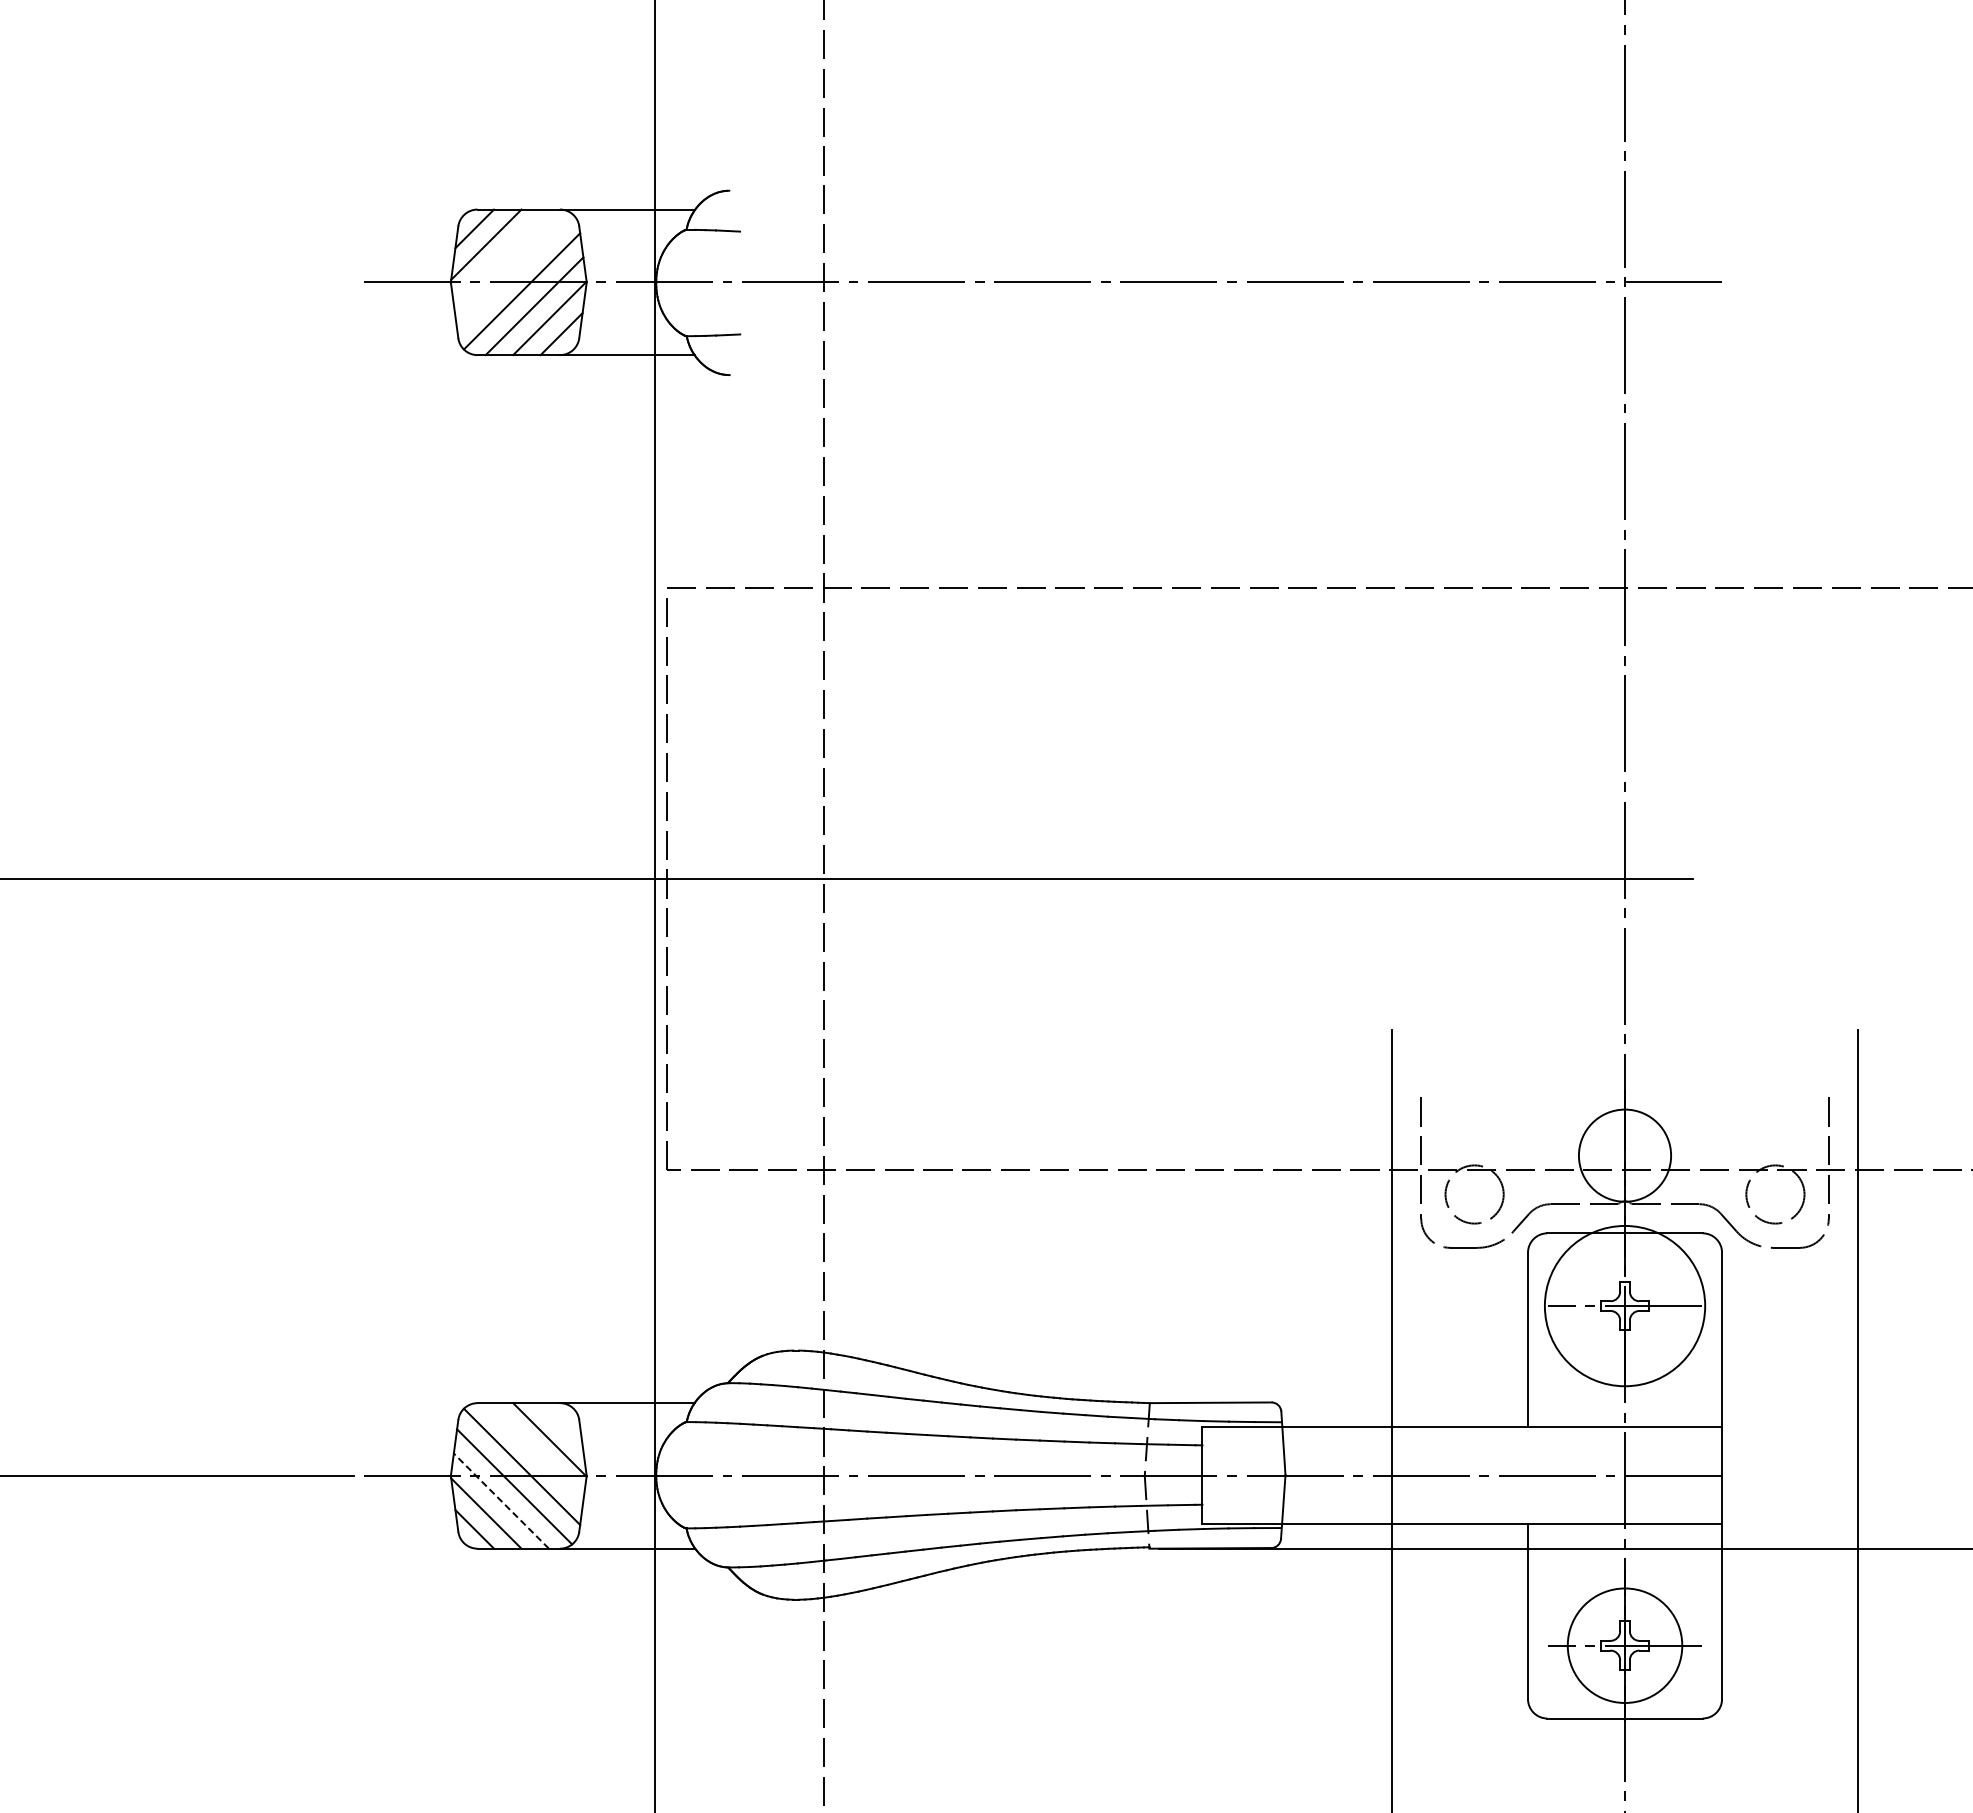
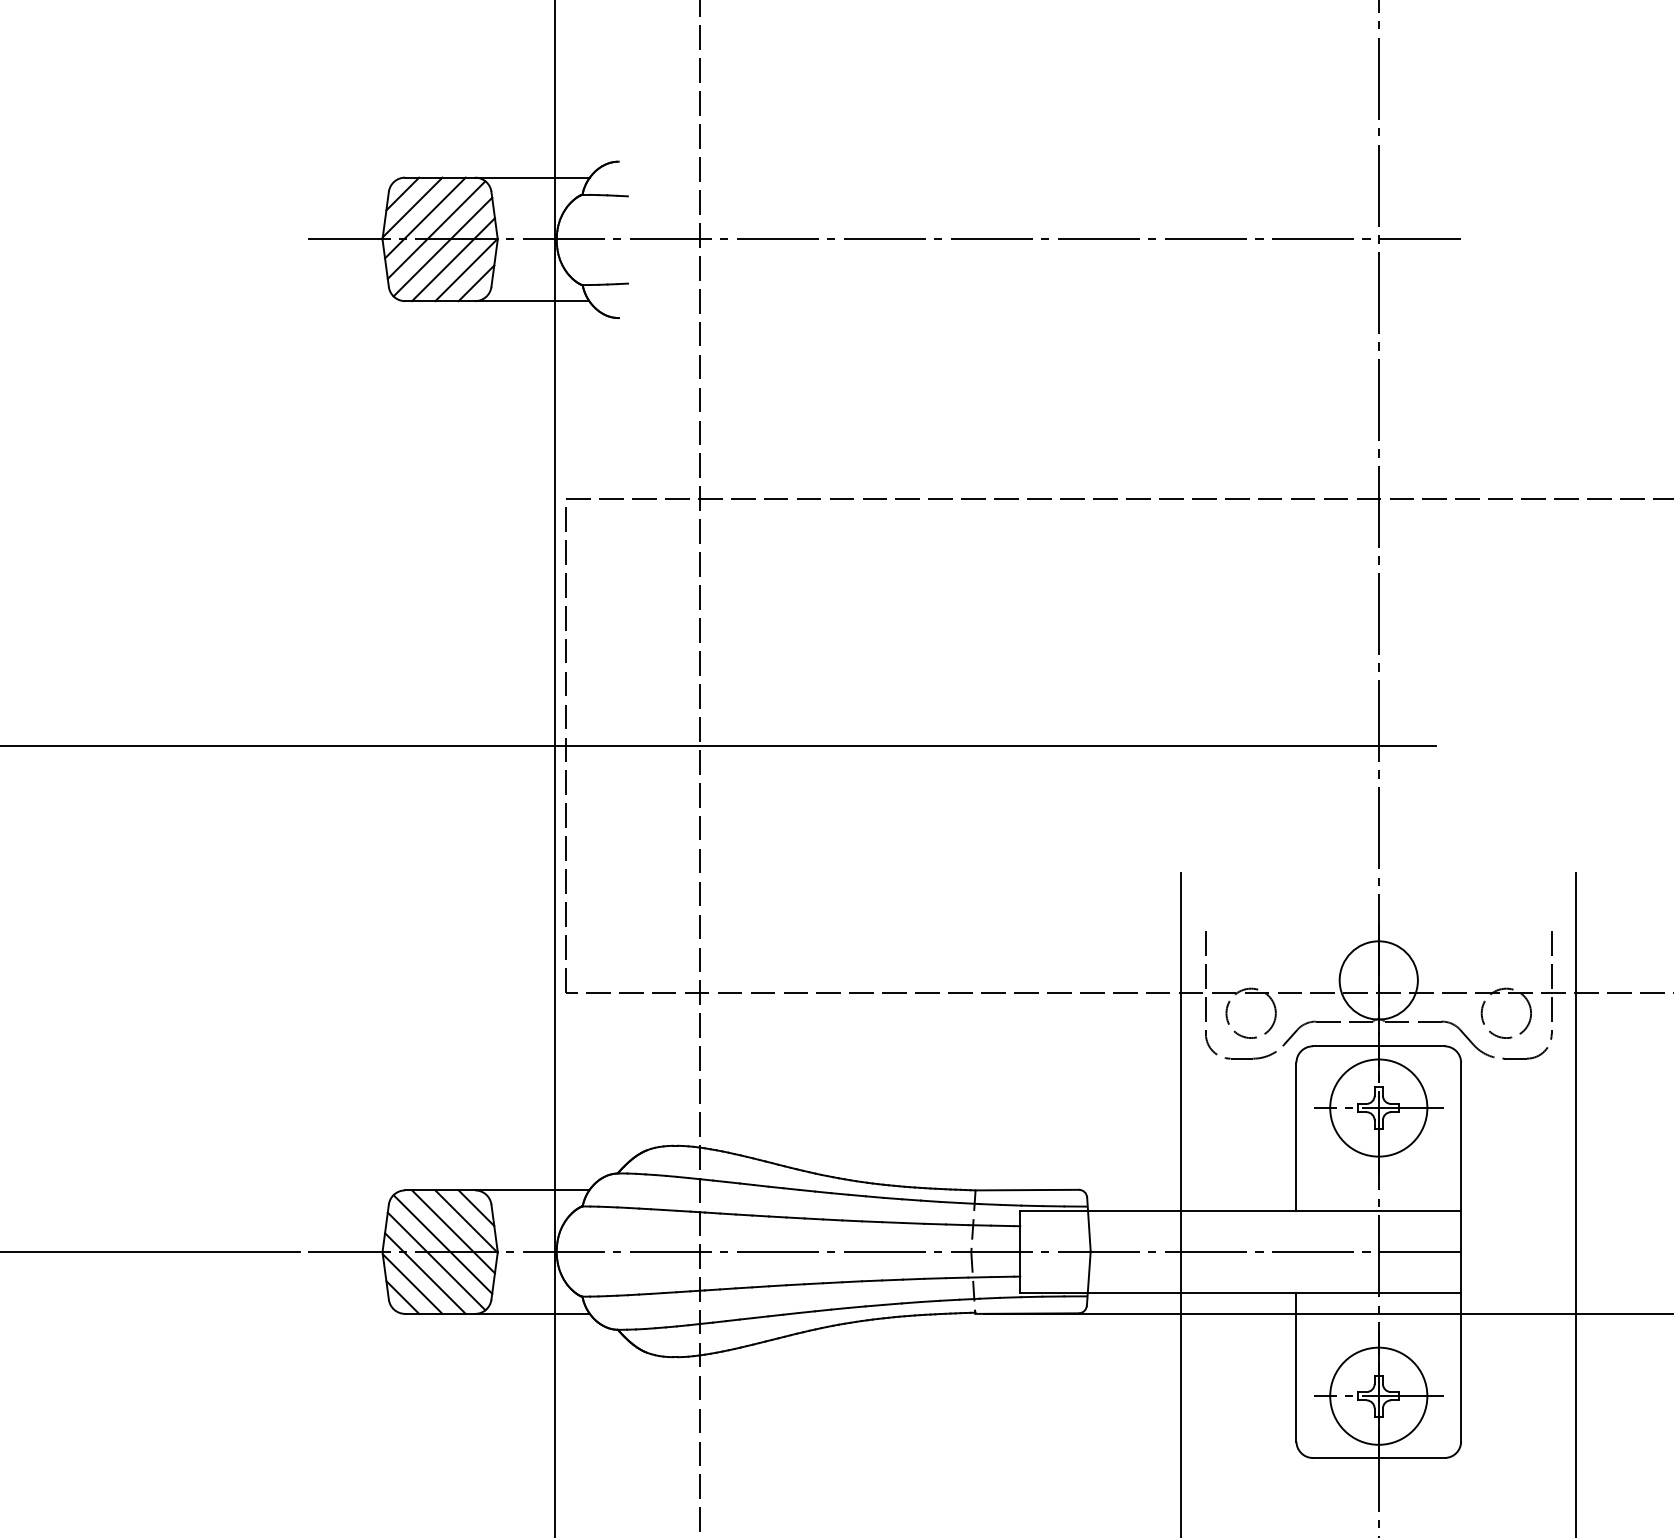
line: (500, 256) -> (424, 217), added
line: (514, 270) -> (436, 229), added
circle: (1624, 1305) -> (1378, 1107), size x0.71
line: (561, 1424) -> (476, 1208), added
line: (534, 1451) -> (453, 1231), added
line: (501, 1500) -> (425, 1273), dashed -> solid

